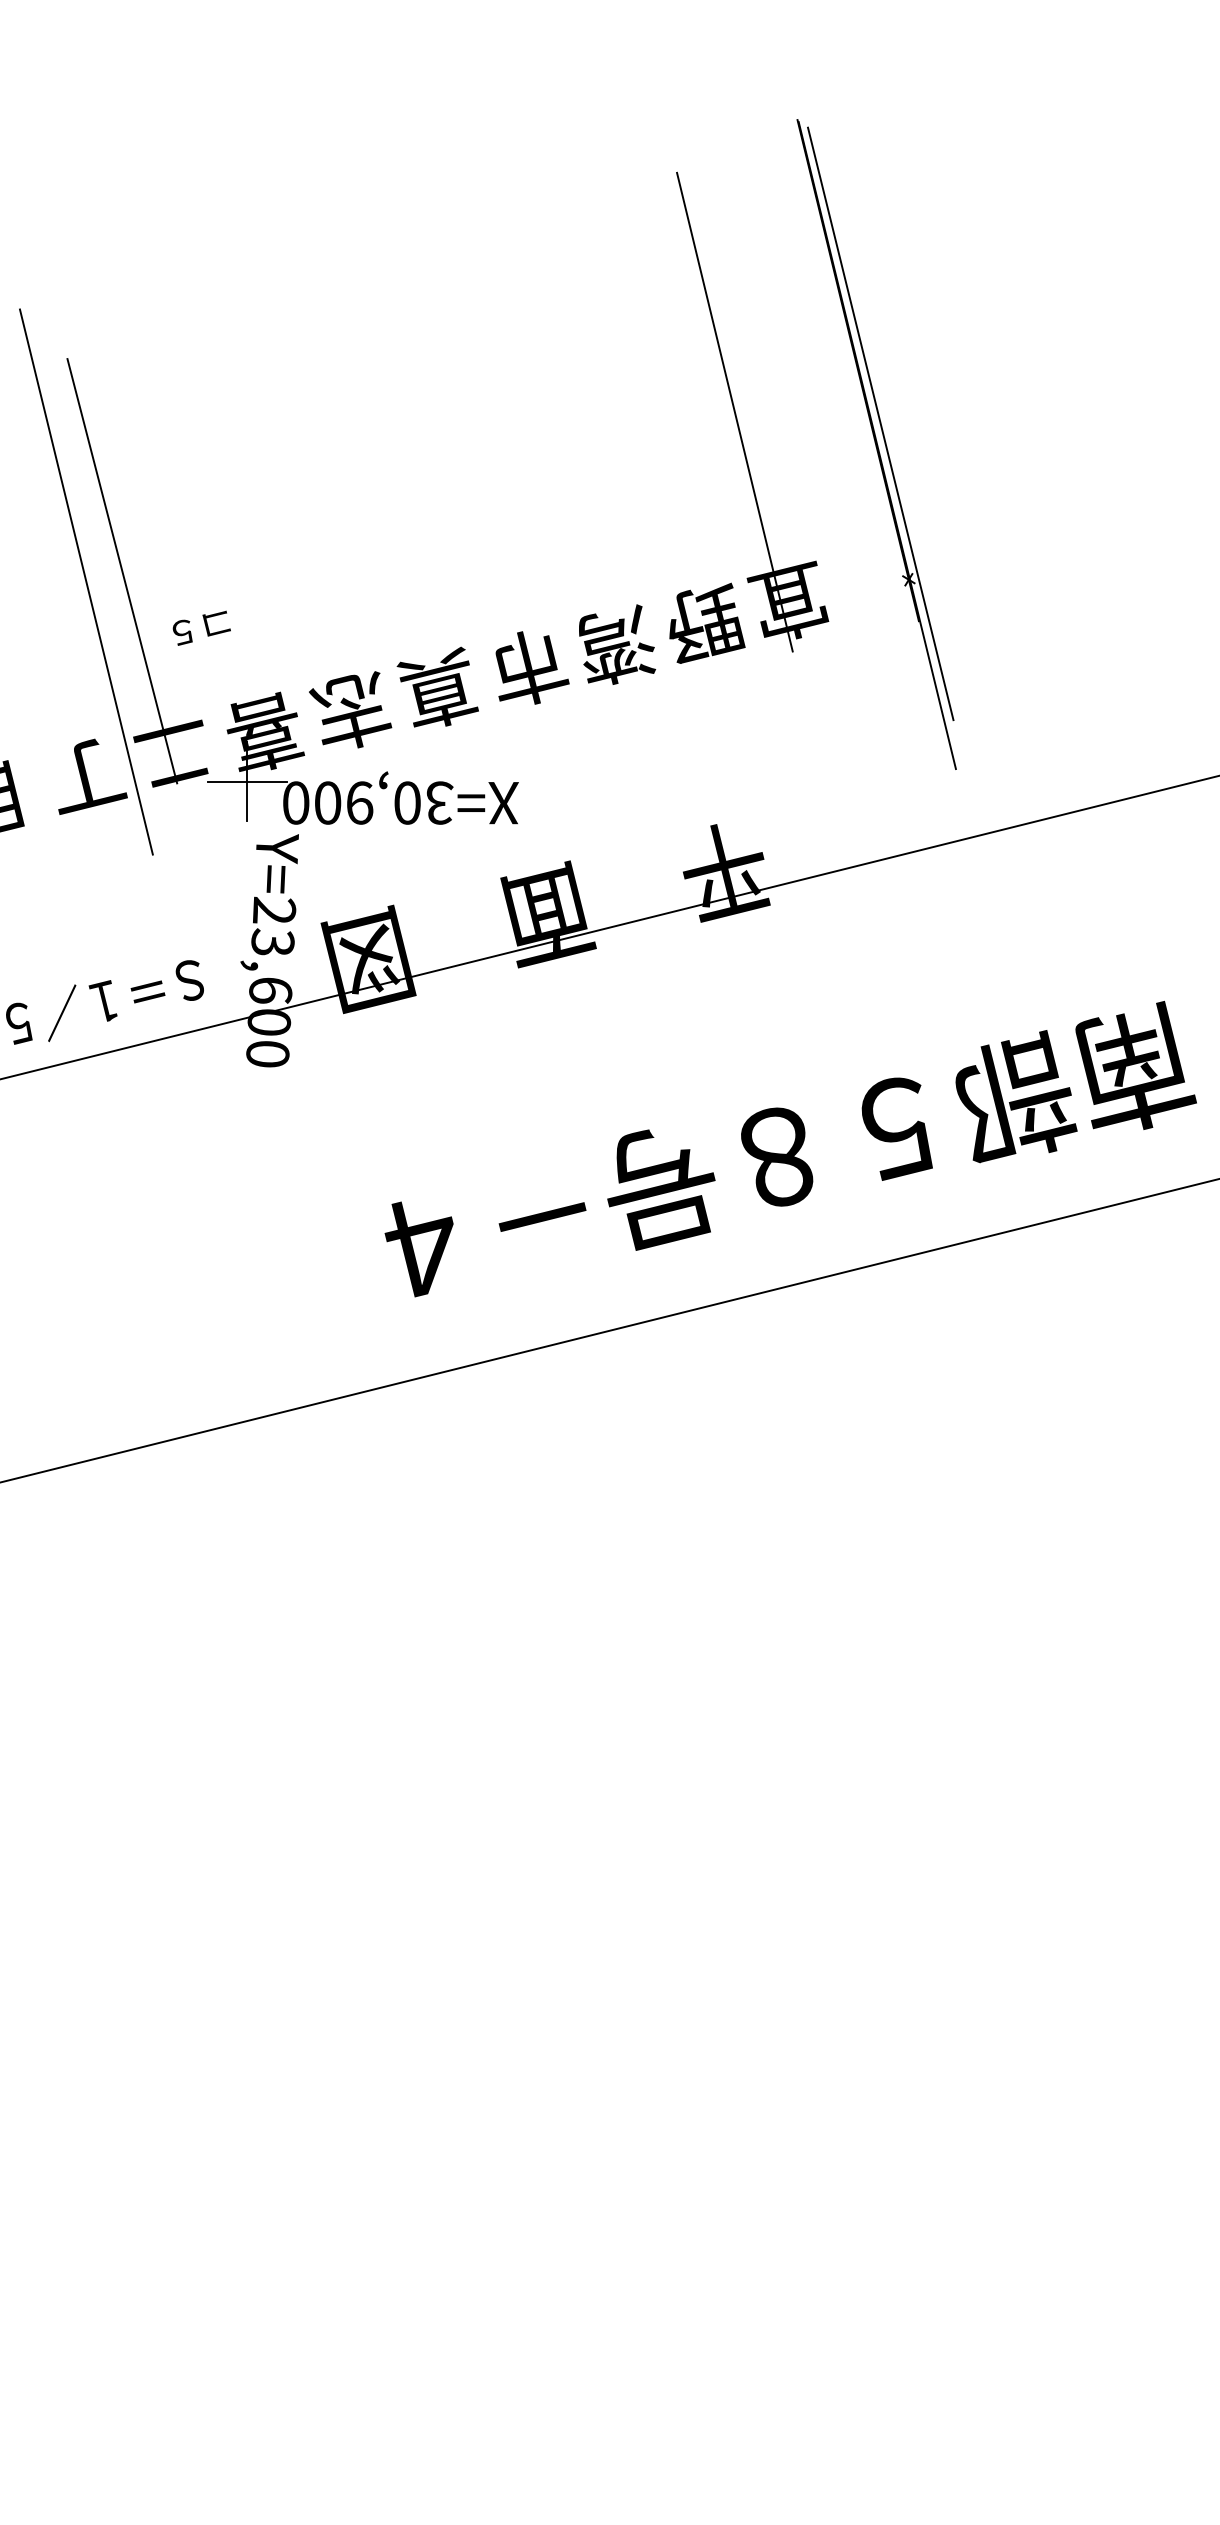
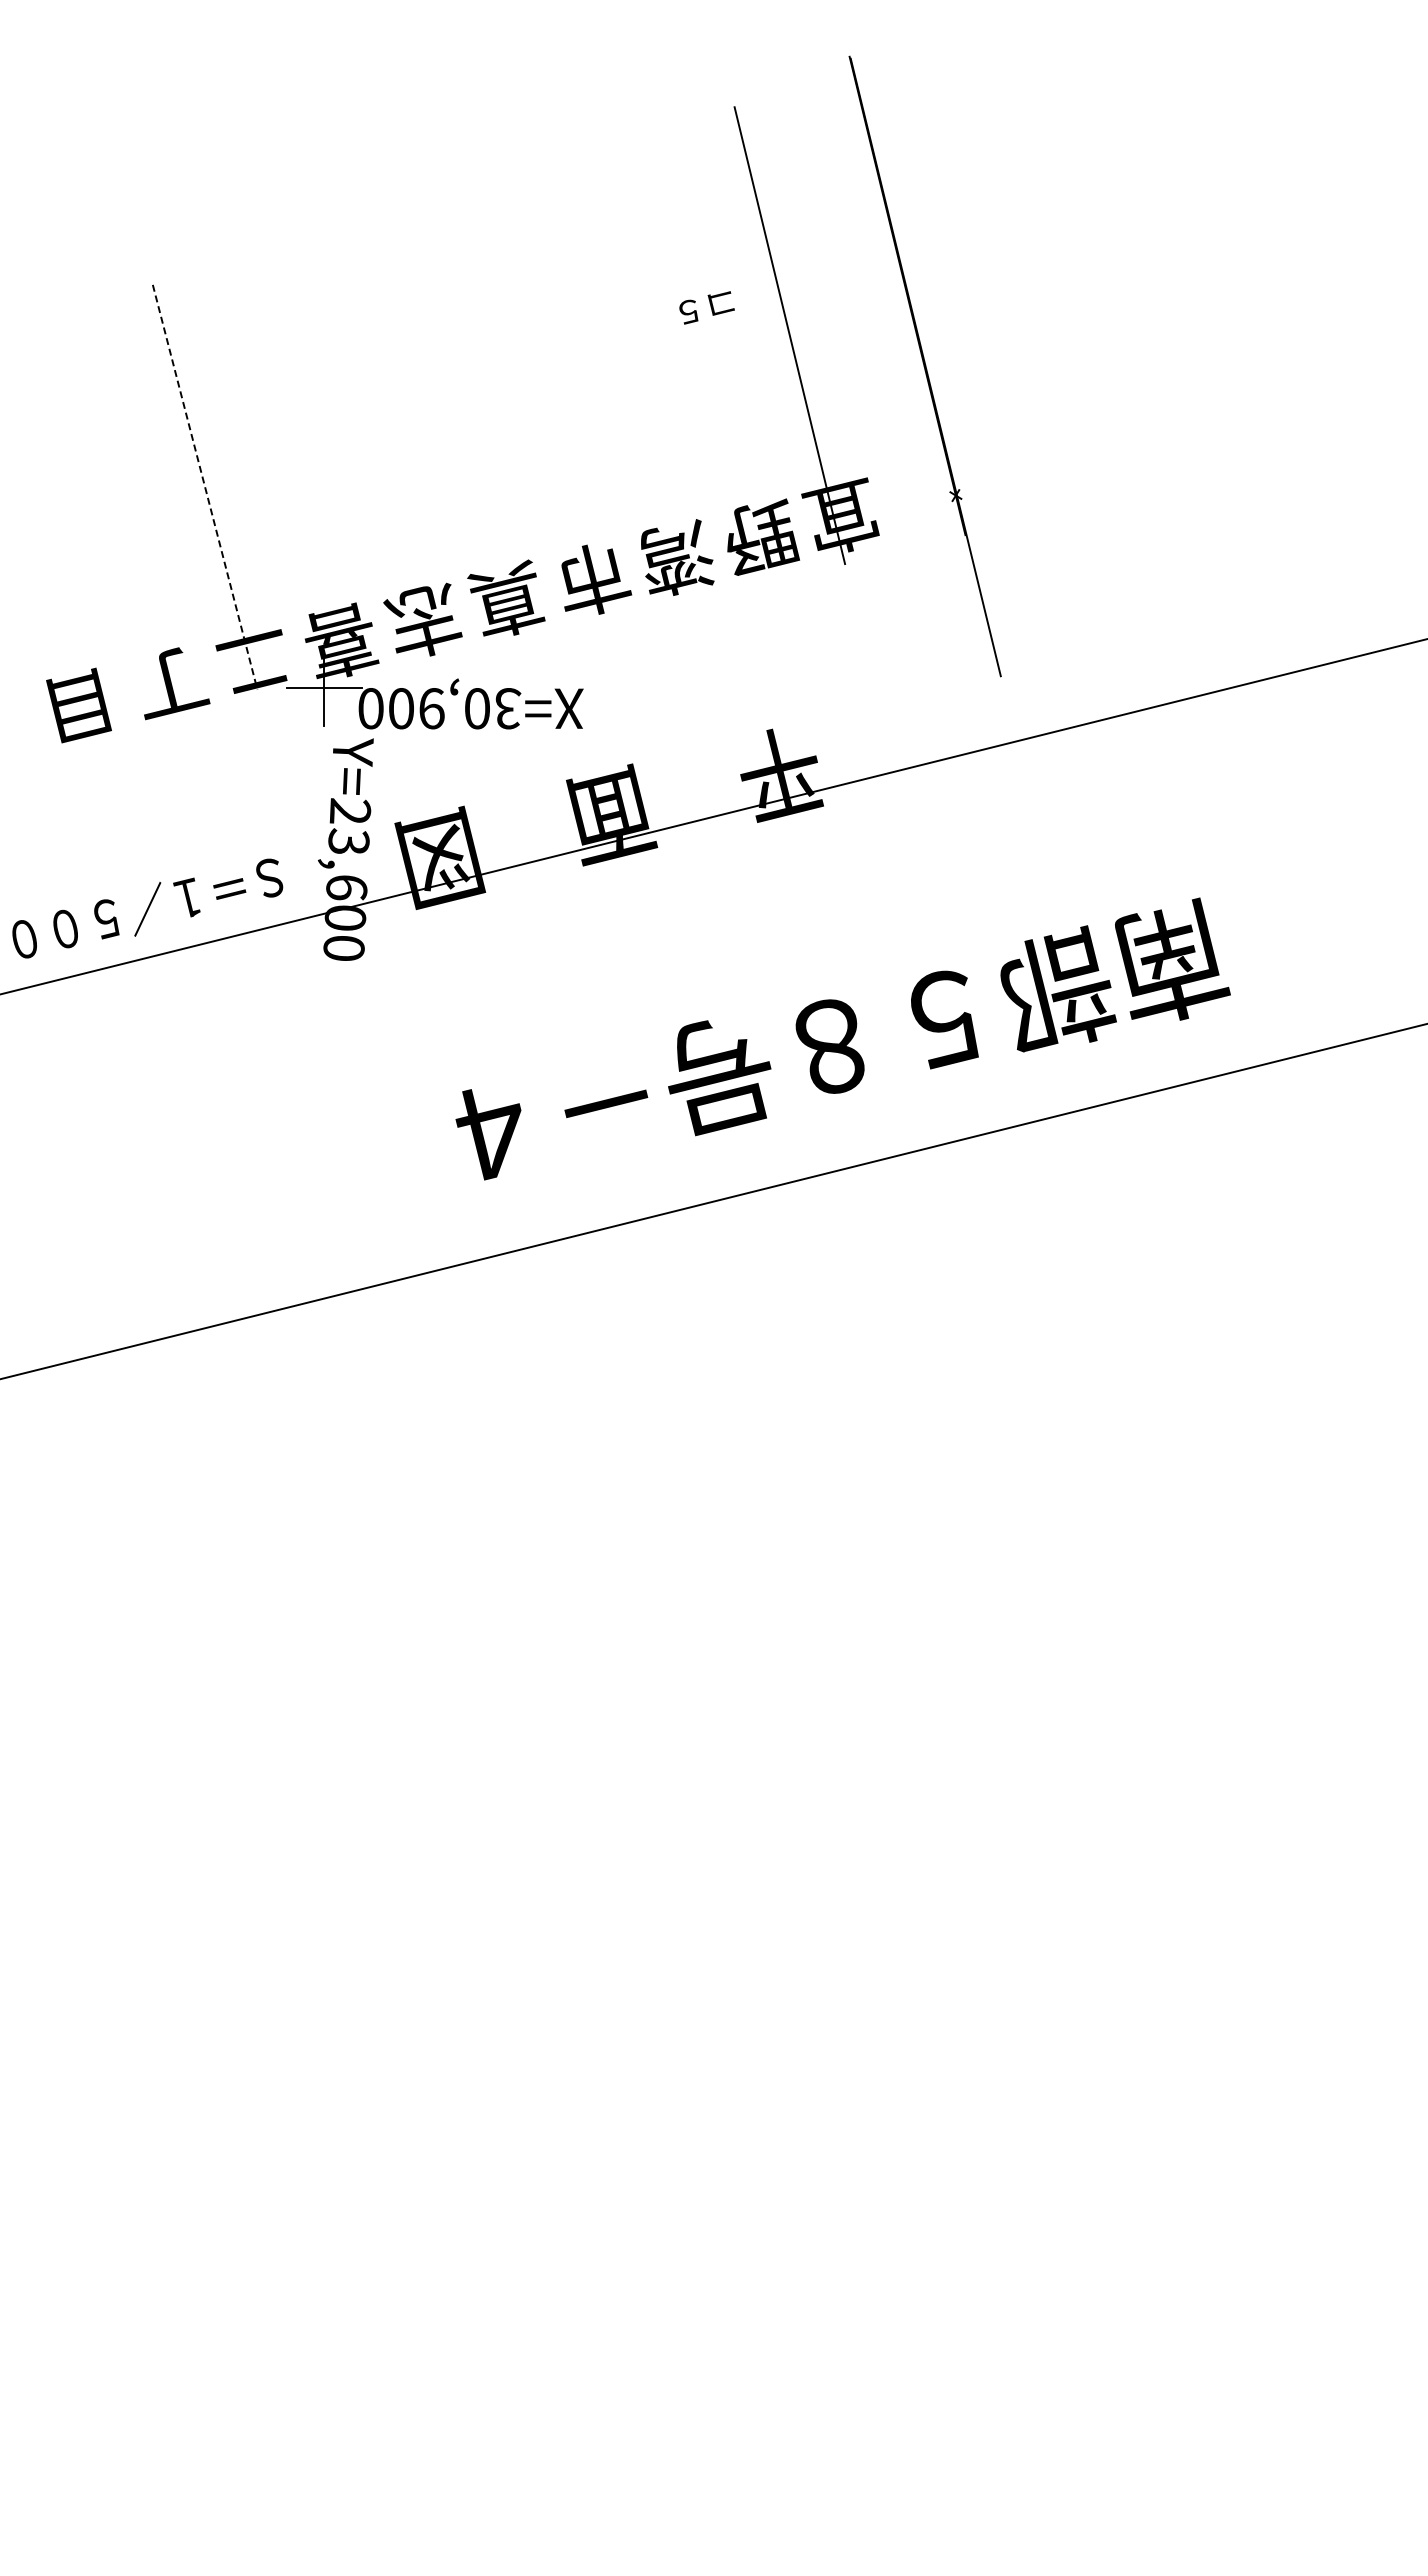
line: (880, 423) -> (928, 346), removed
line: (122, 571) -> (205, 487), solid -> dashed
line: (86, 581) -> (170, 497), removed
text: (201, 627) -> (706, 307), moved

